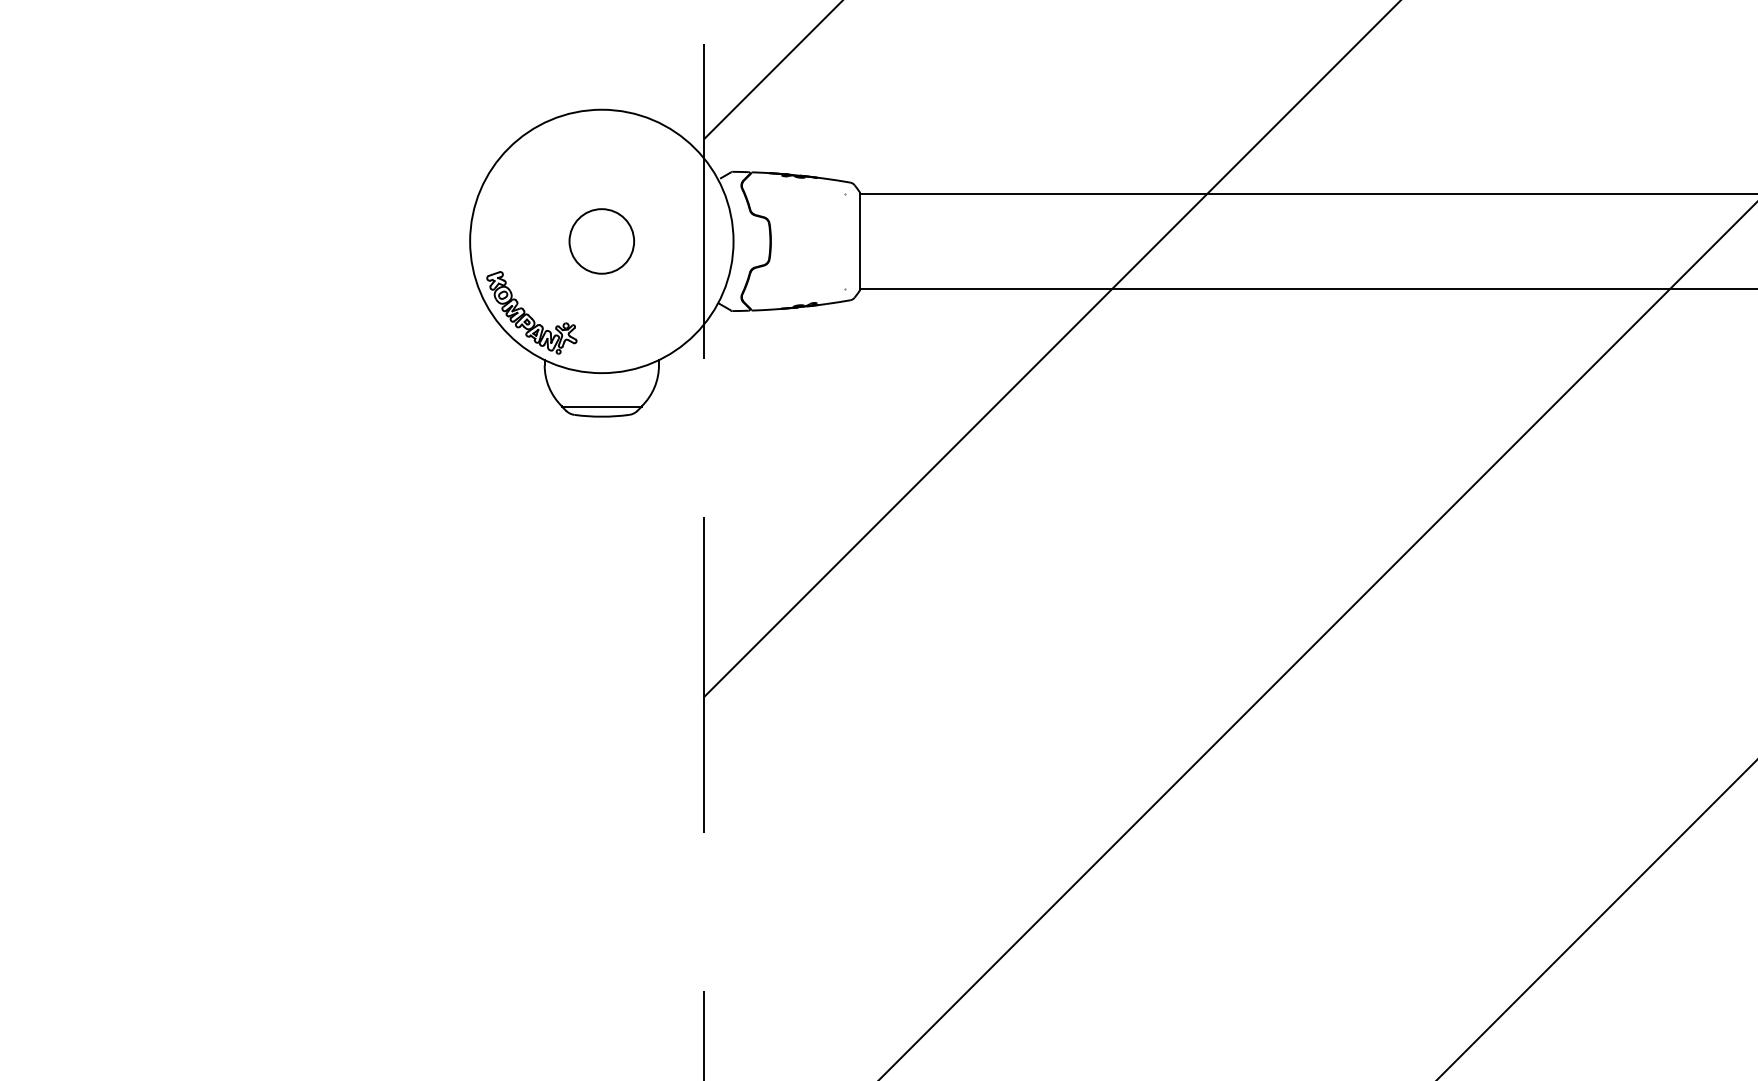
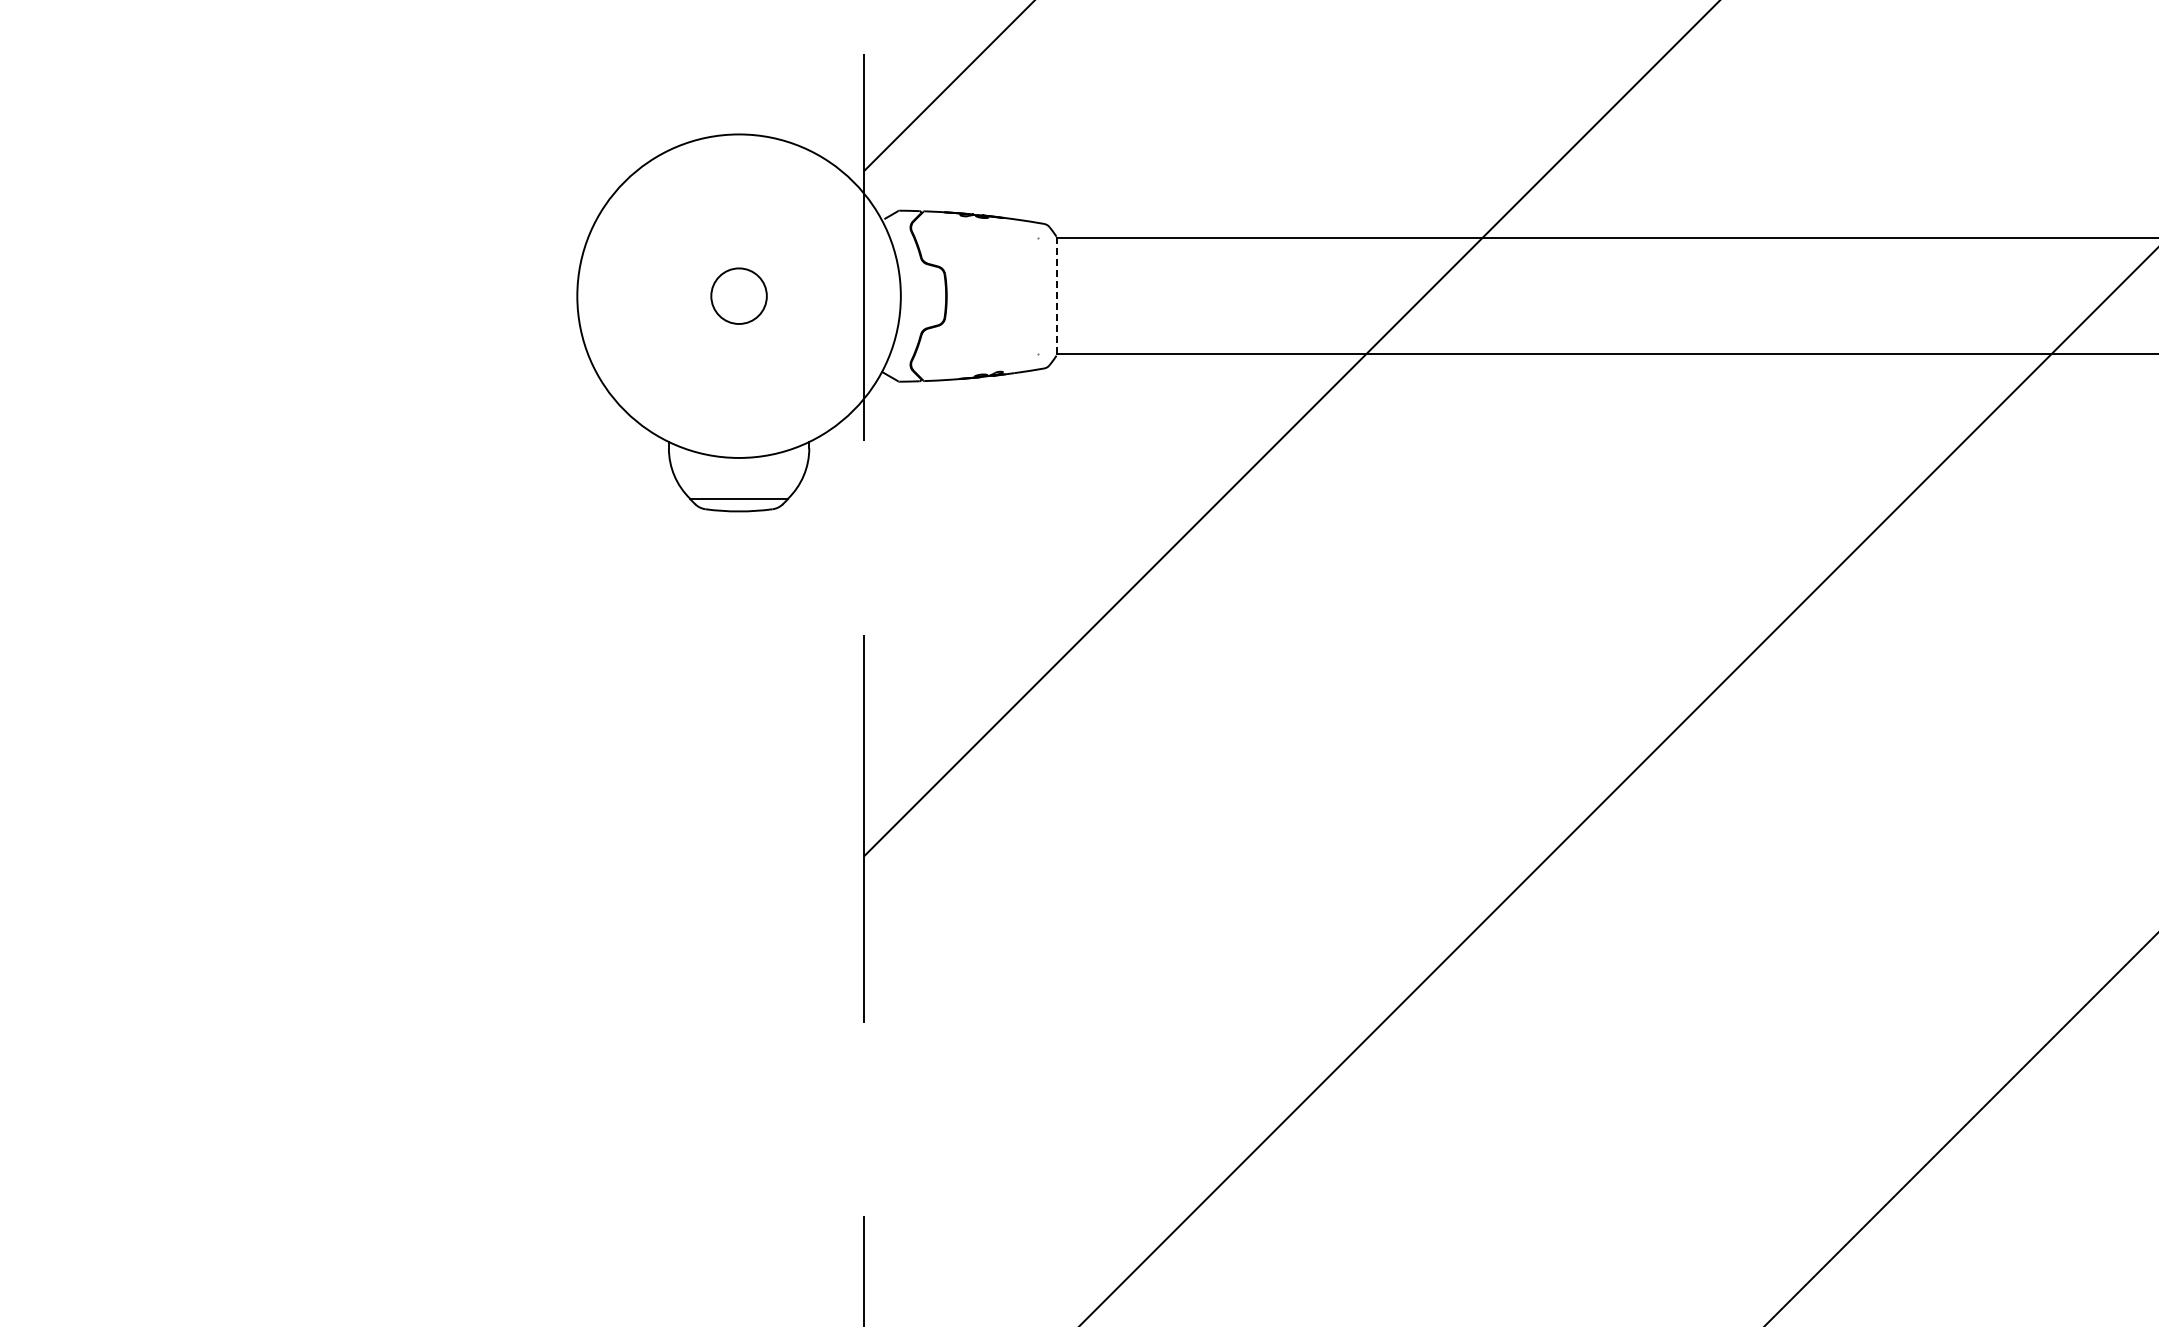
circle: (601, 240) -> (738, 295), size x0.7
line: (860, 241) -> (1056, 296), solid -> dashed
part: (531, 312) -> (652, 383), removed

